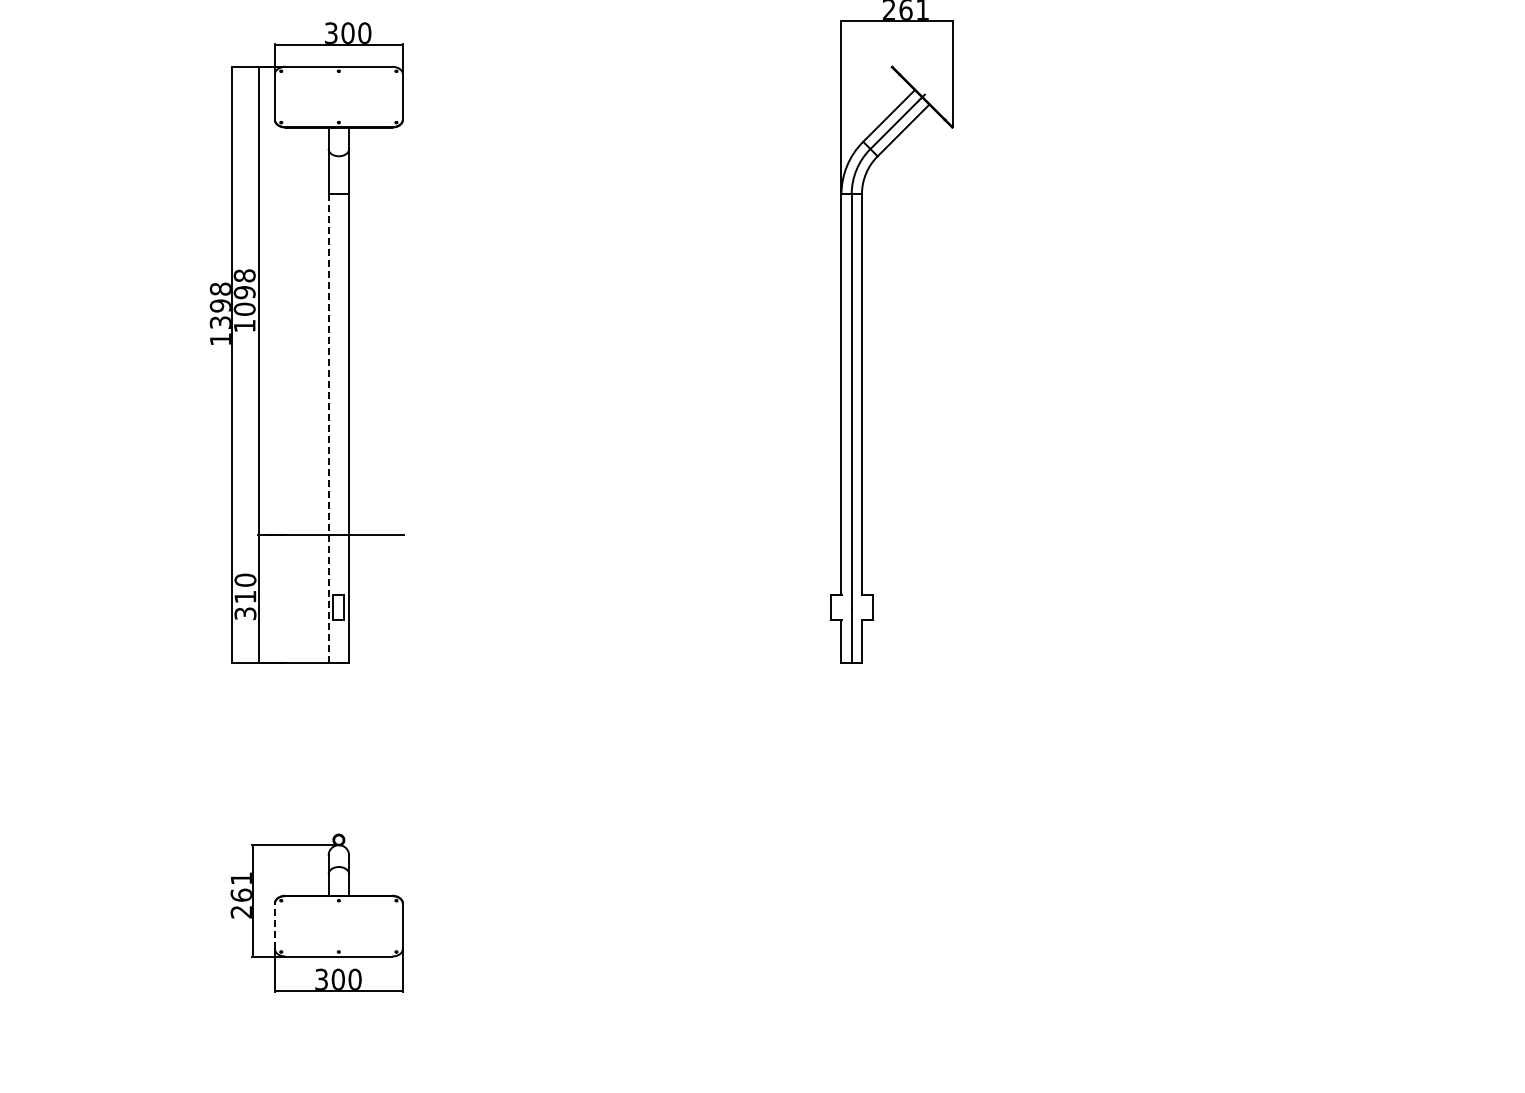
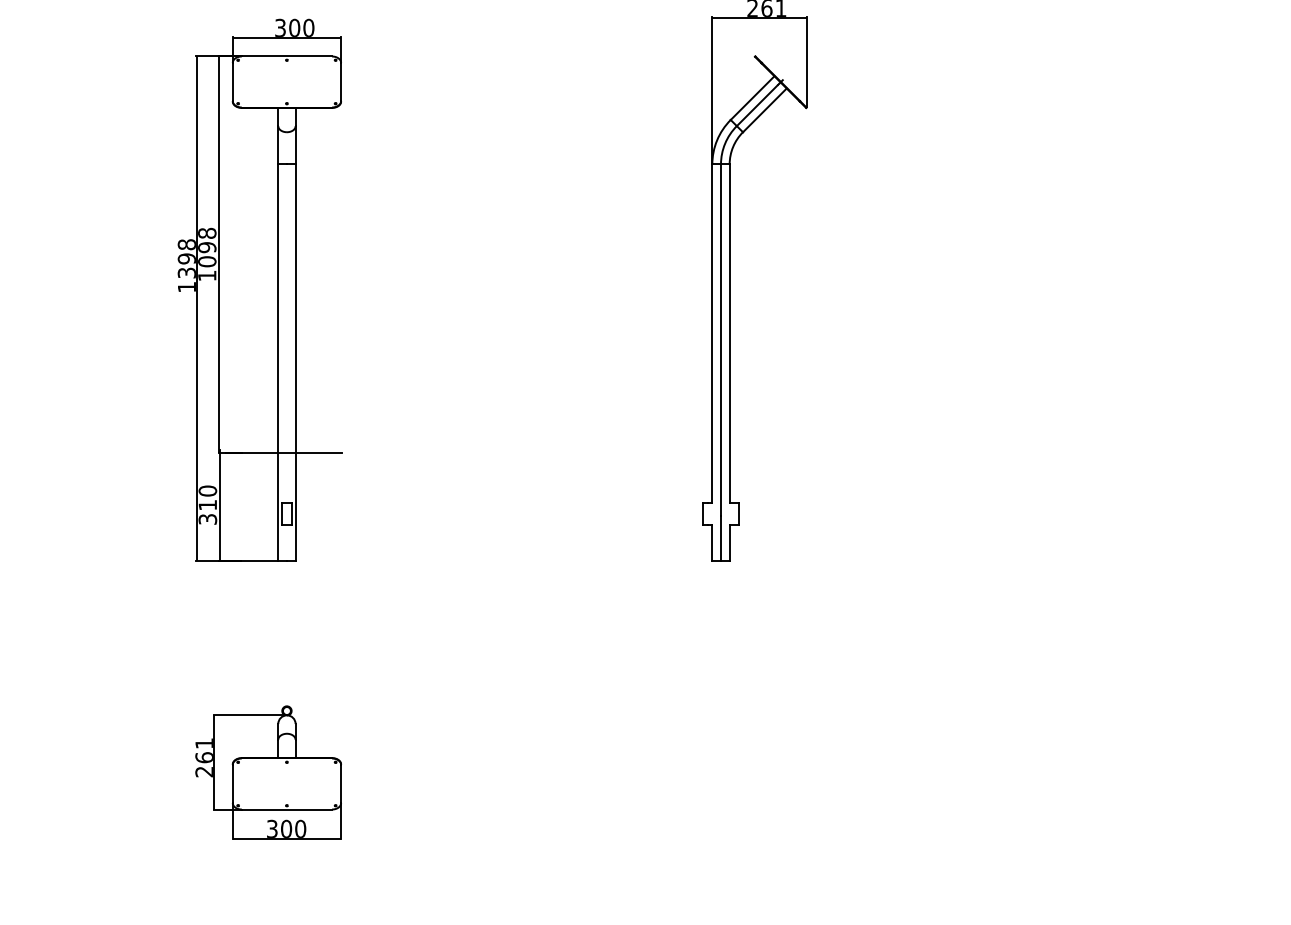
line: (328, 429) -> (278, 363), dashed -> solid
line: (274, 926) -> (232, 784), dashed -> solid

